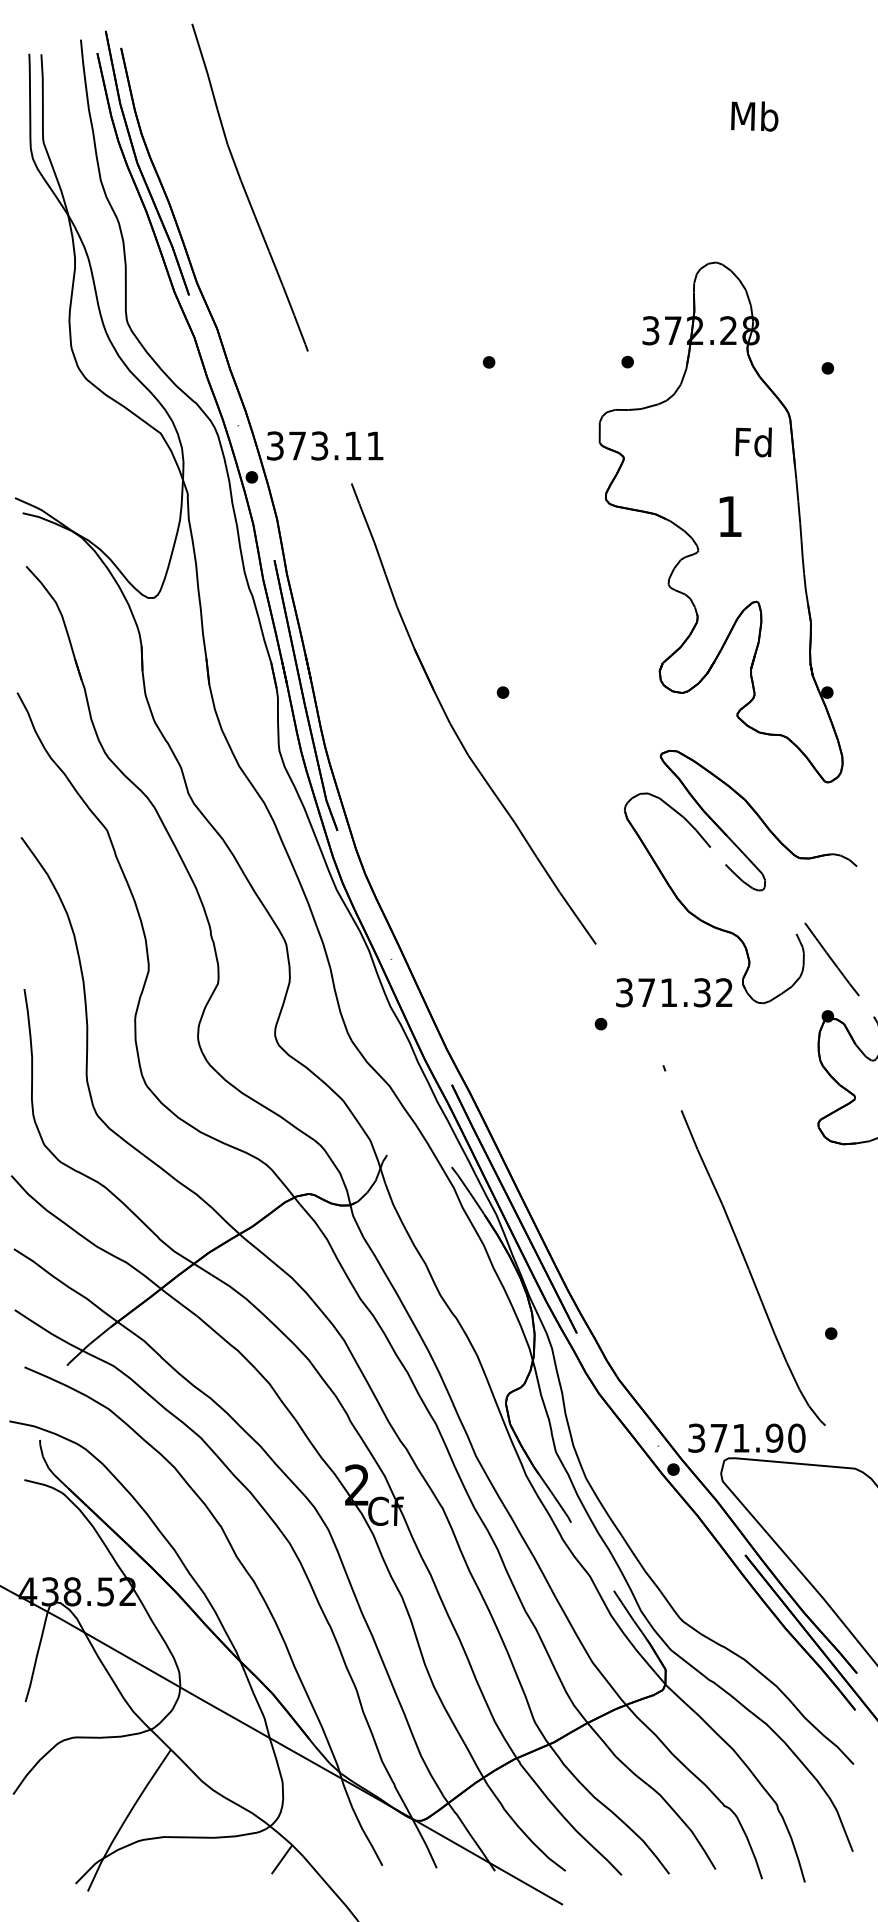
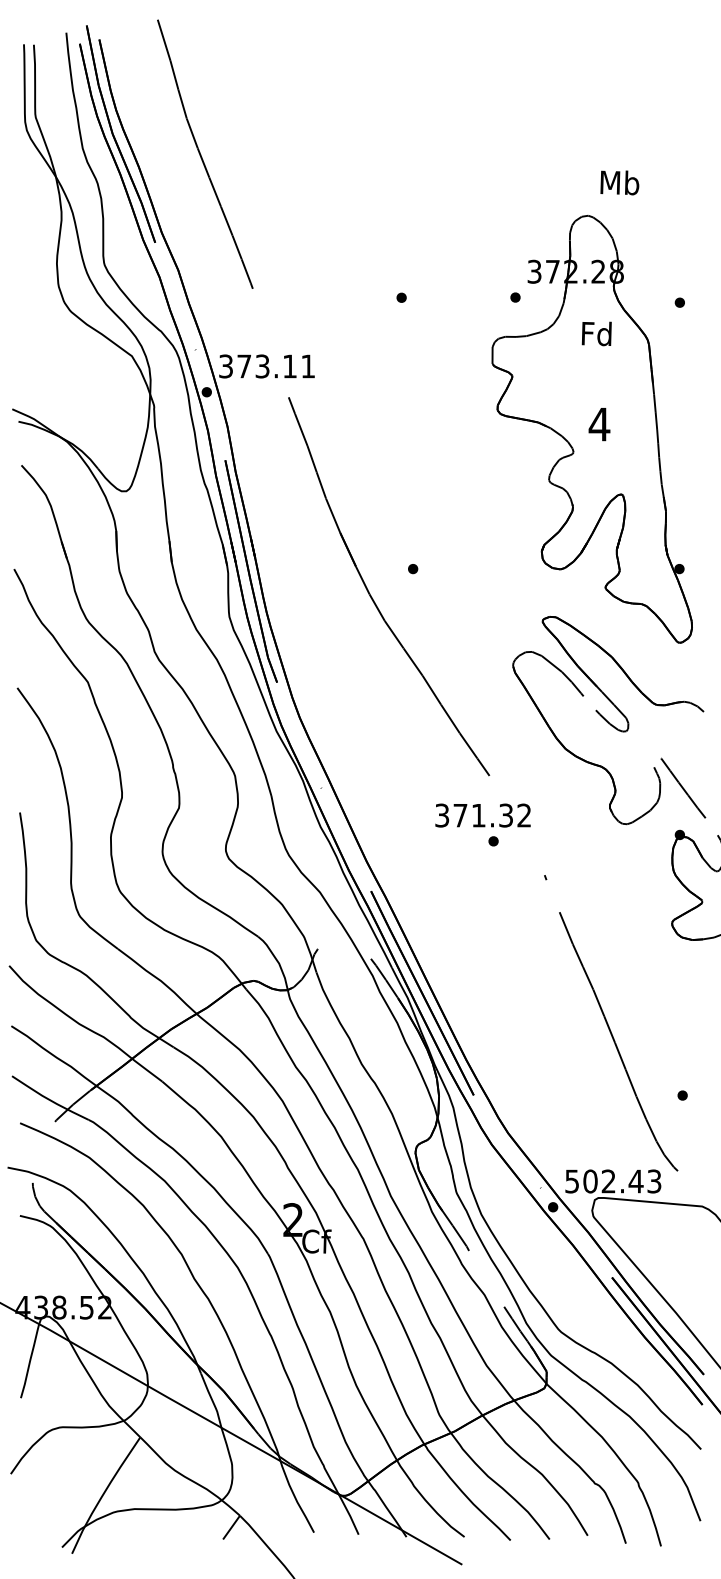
text: (754, 116) -> (619, 182), moved
text: (753, 442) -> (596, 334), moved
text: (729, 516) -> (599, 424), 1 -> 4
text: (674, 992) -> (483, 815), moved
text: (747, 1437) -> (613, 1180), 371.90 -> 502.43

